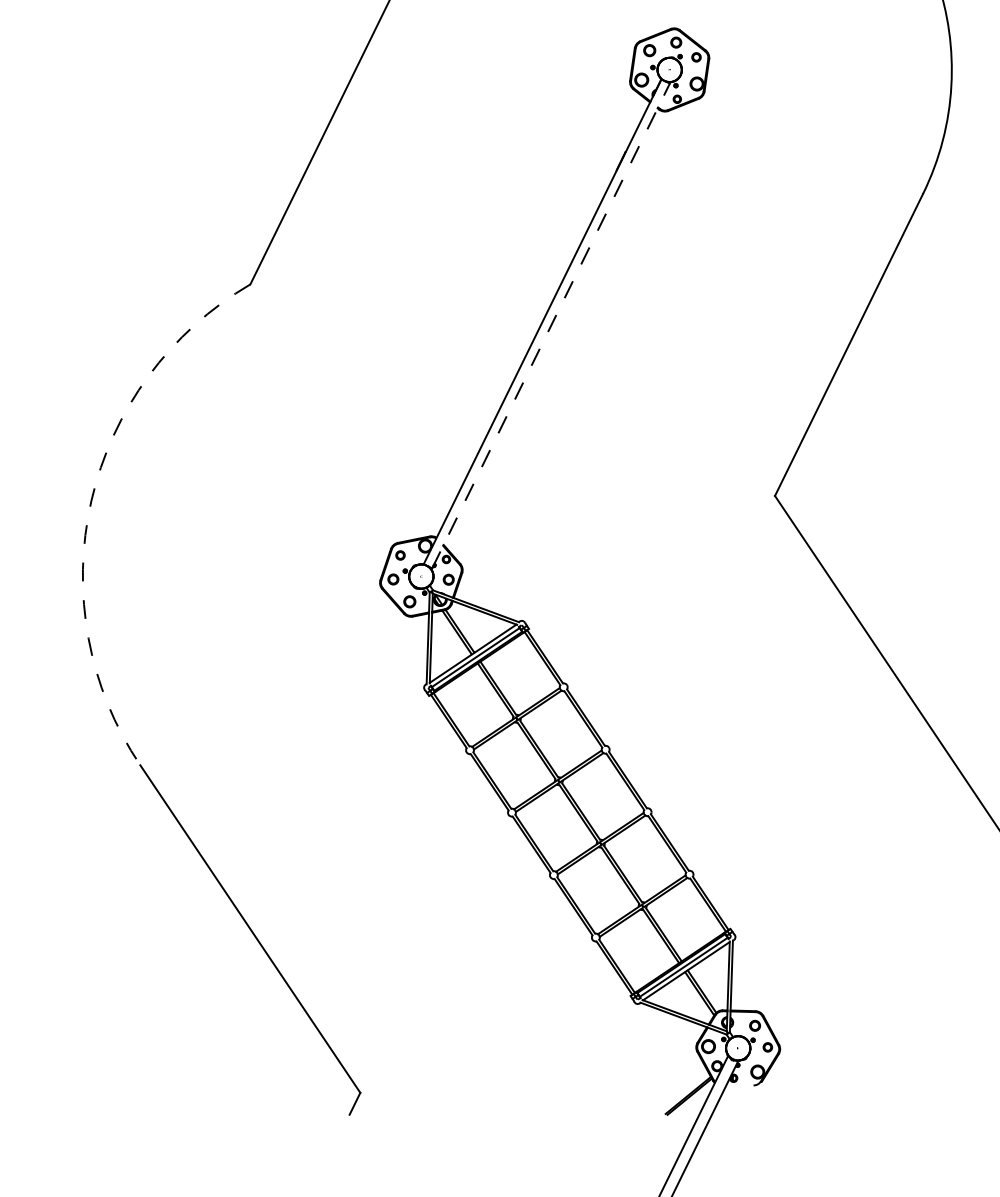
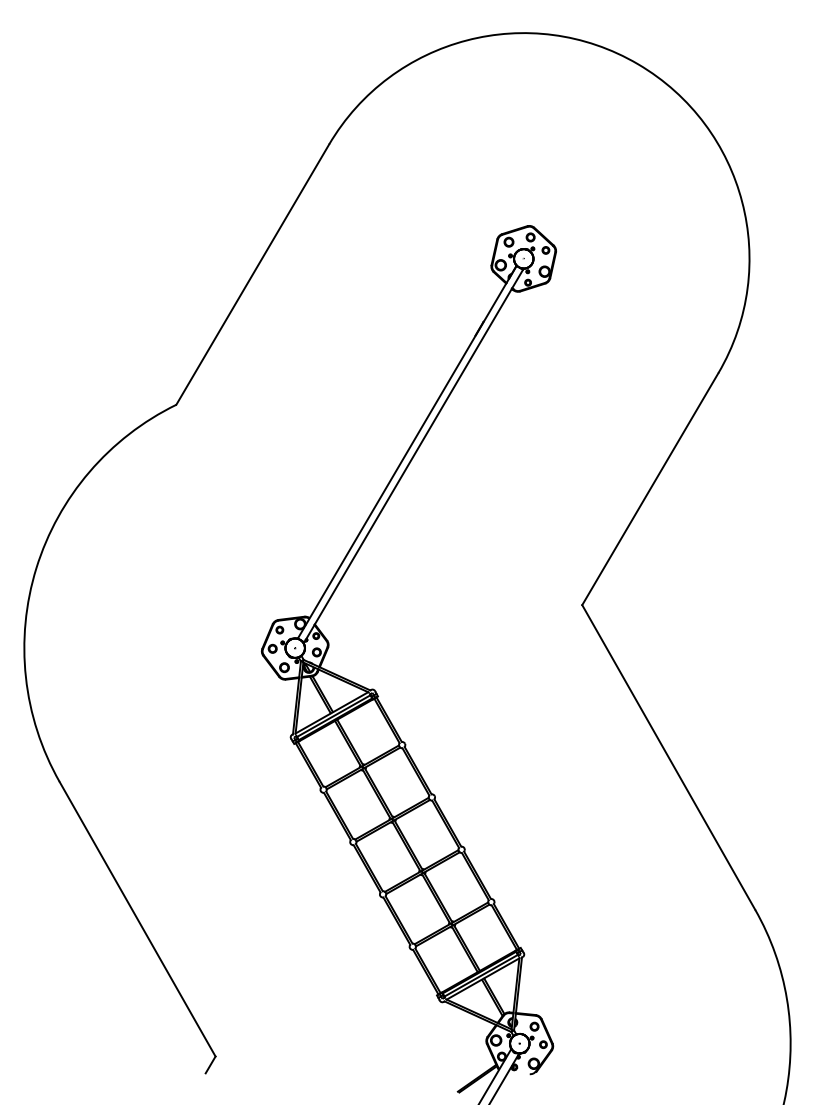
line: (550, 325) -> (413, 455), dashed -> solid
arc: (91, 501) -> (36, 568), dashed -> solid

